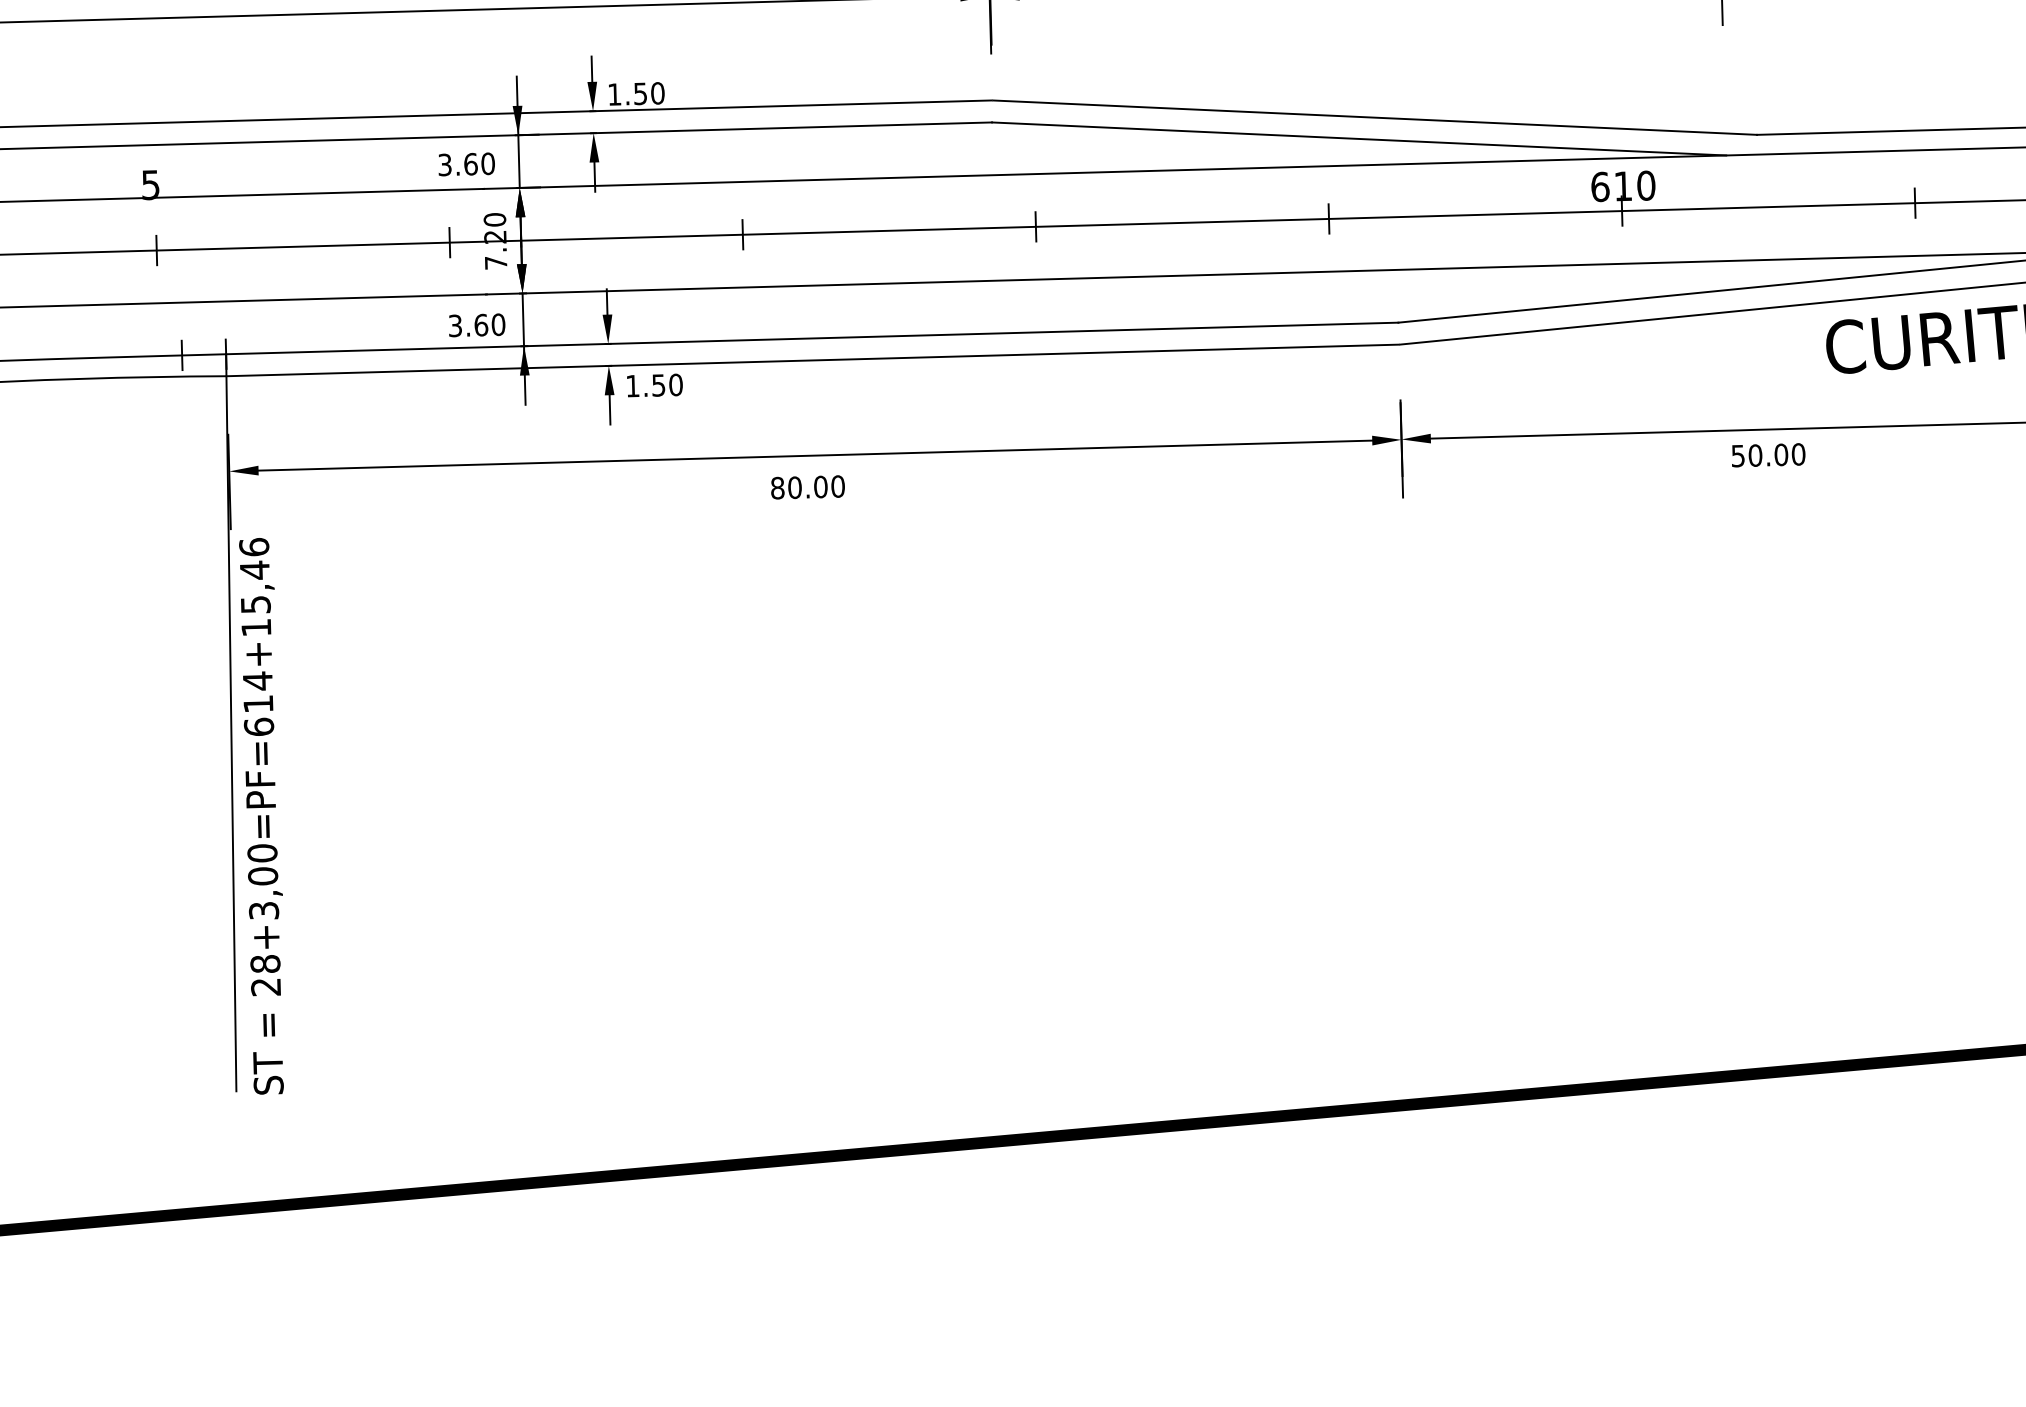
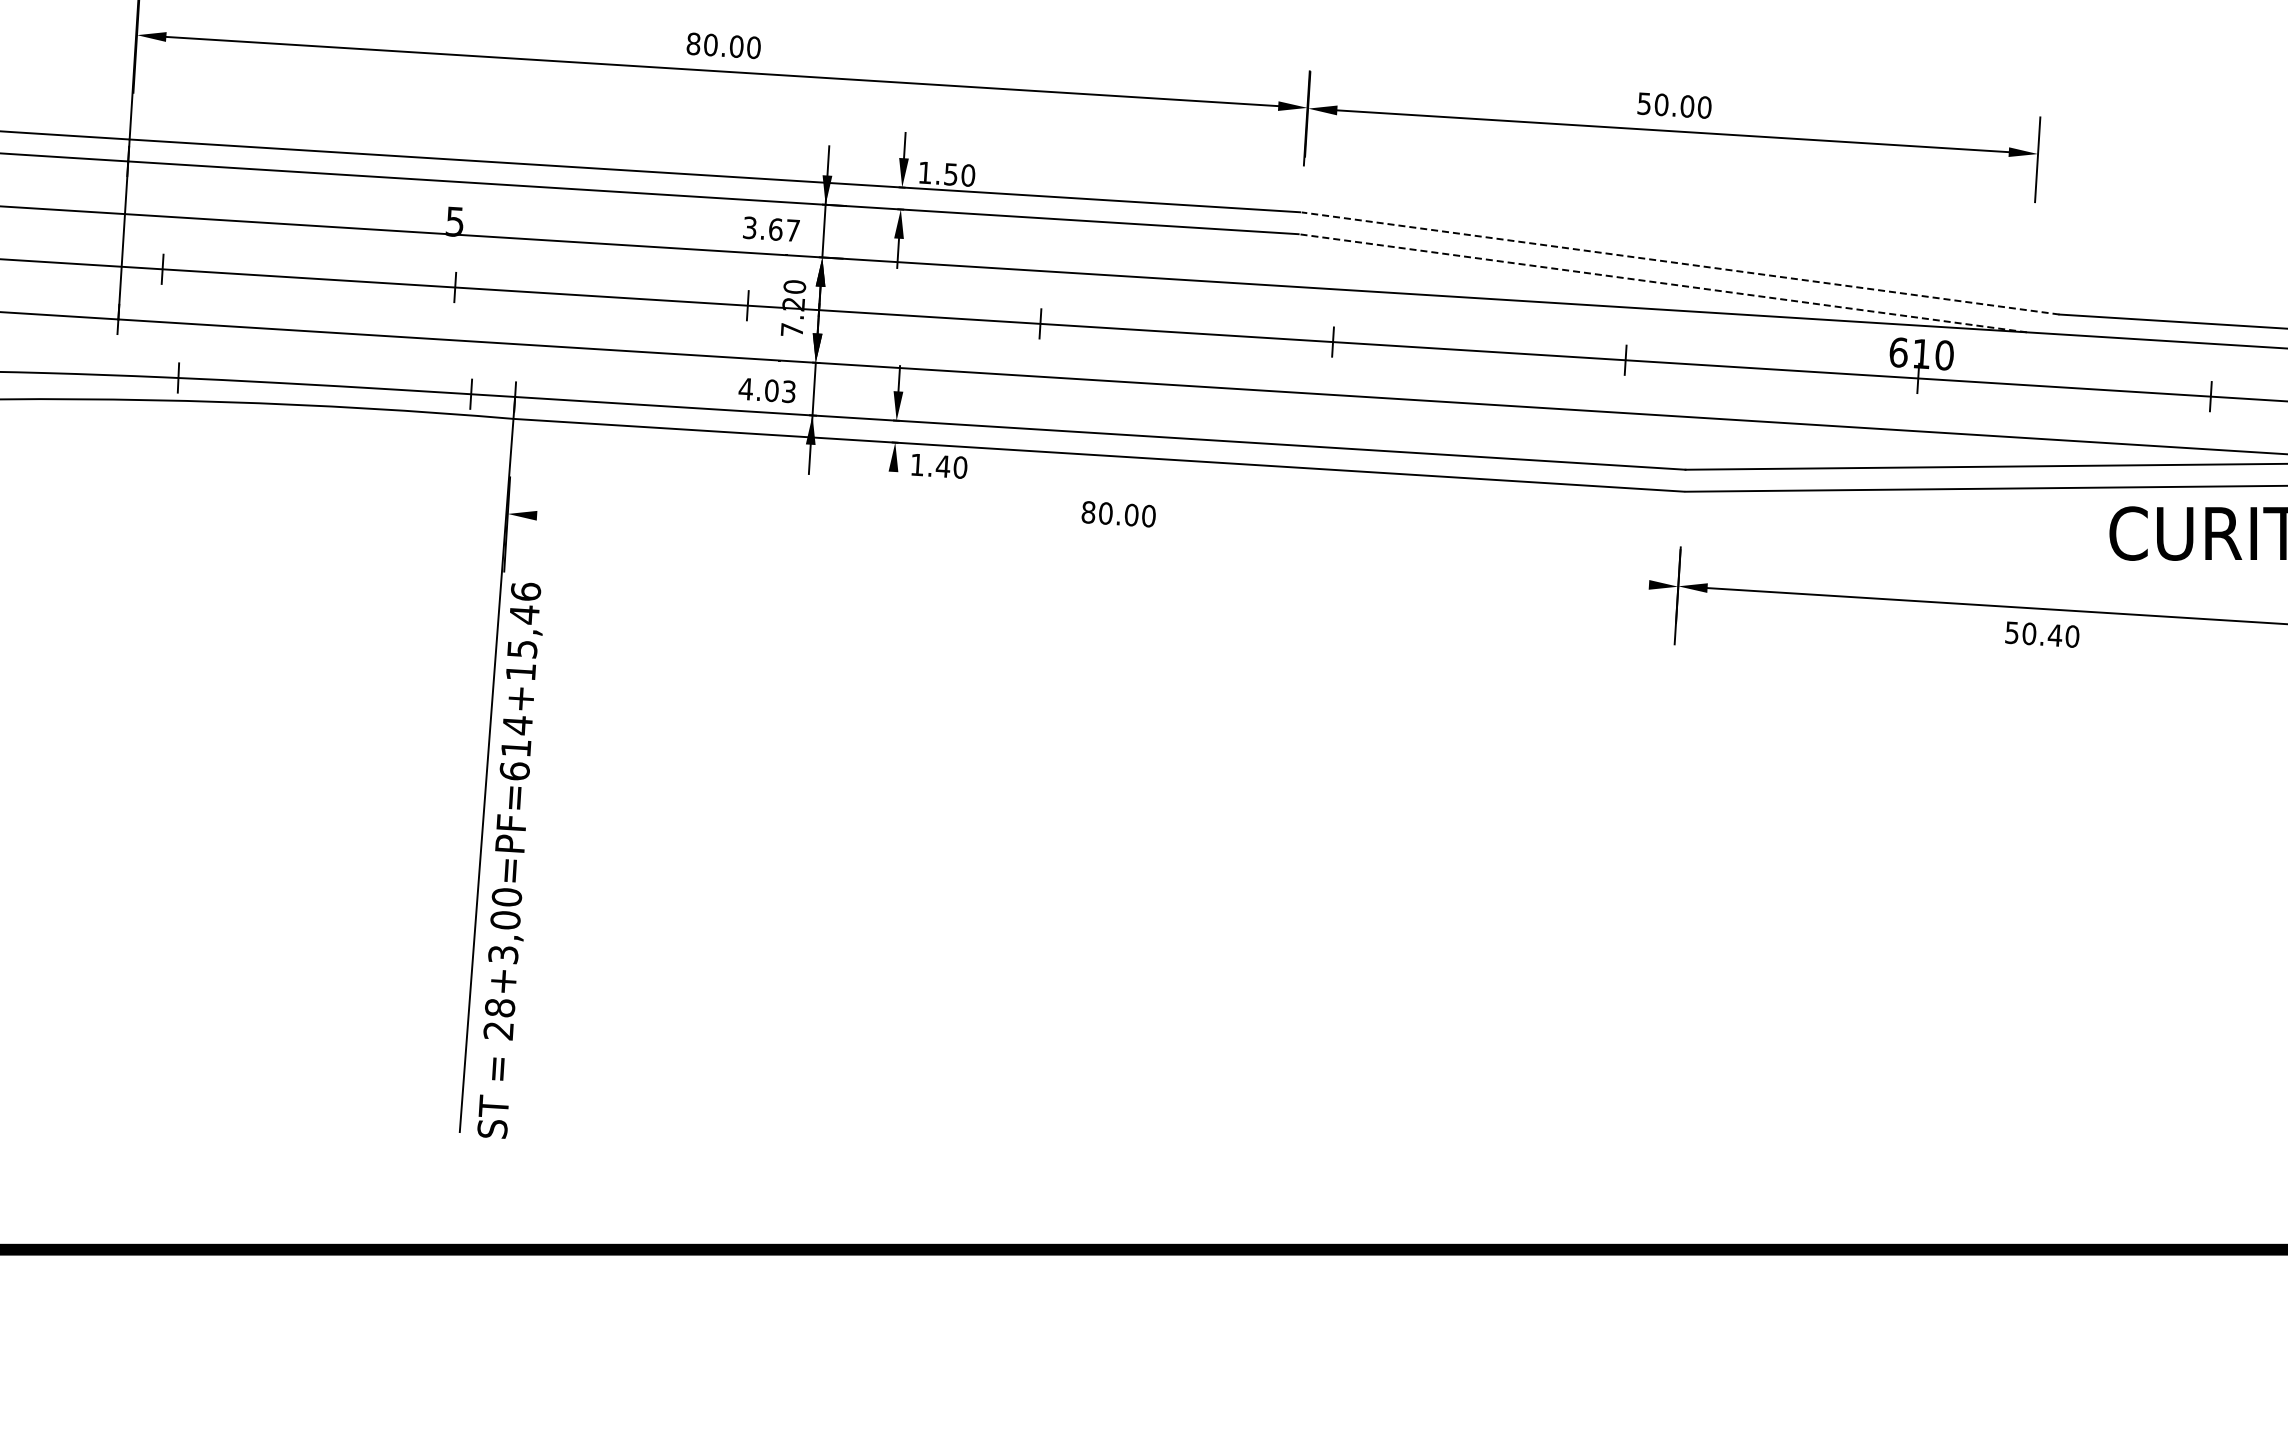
line: (1375, 117) -> (1680, 263), solid -> dashed
line: (1358, 139) -> (1662, 283), solid -> dashed
text: (487, 163) -> (792, 230), 3.60 -> 3.67
text: (475, 325) -> (766, 390), 3.60 -> 4.03
text: (657, 385) -> (942, 466), 1.50 -> 1.40
line: (609, 409) -> (892, 486), removed
line: (815, 454) -> (1093, 549), removed
text: (1780, 454) -> (2054, 635), 50.00 -> 50.40
text: (807, 487) -> (1118, 514), moved

